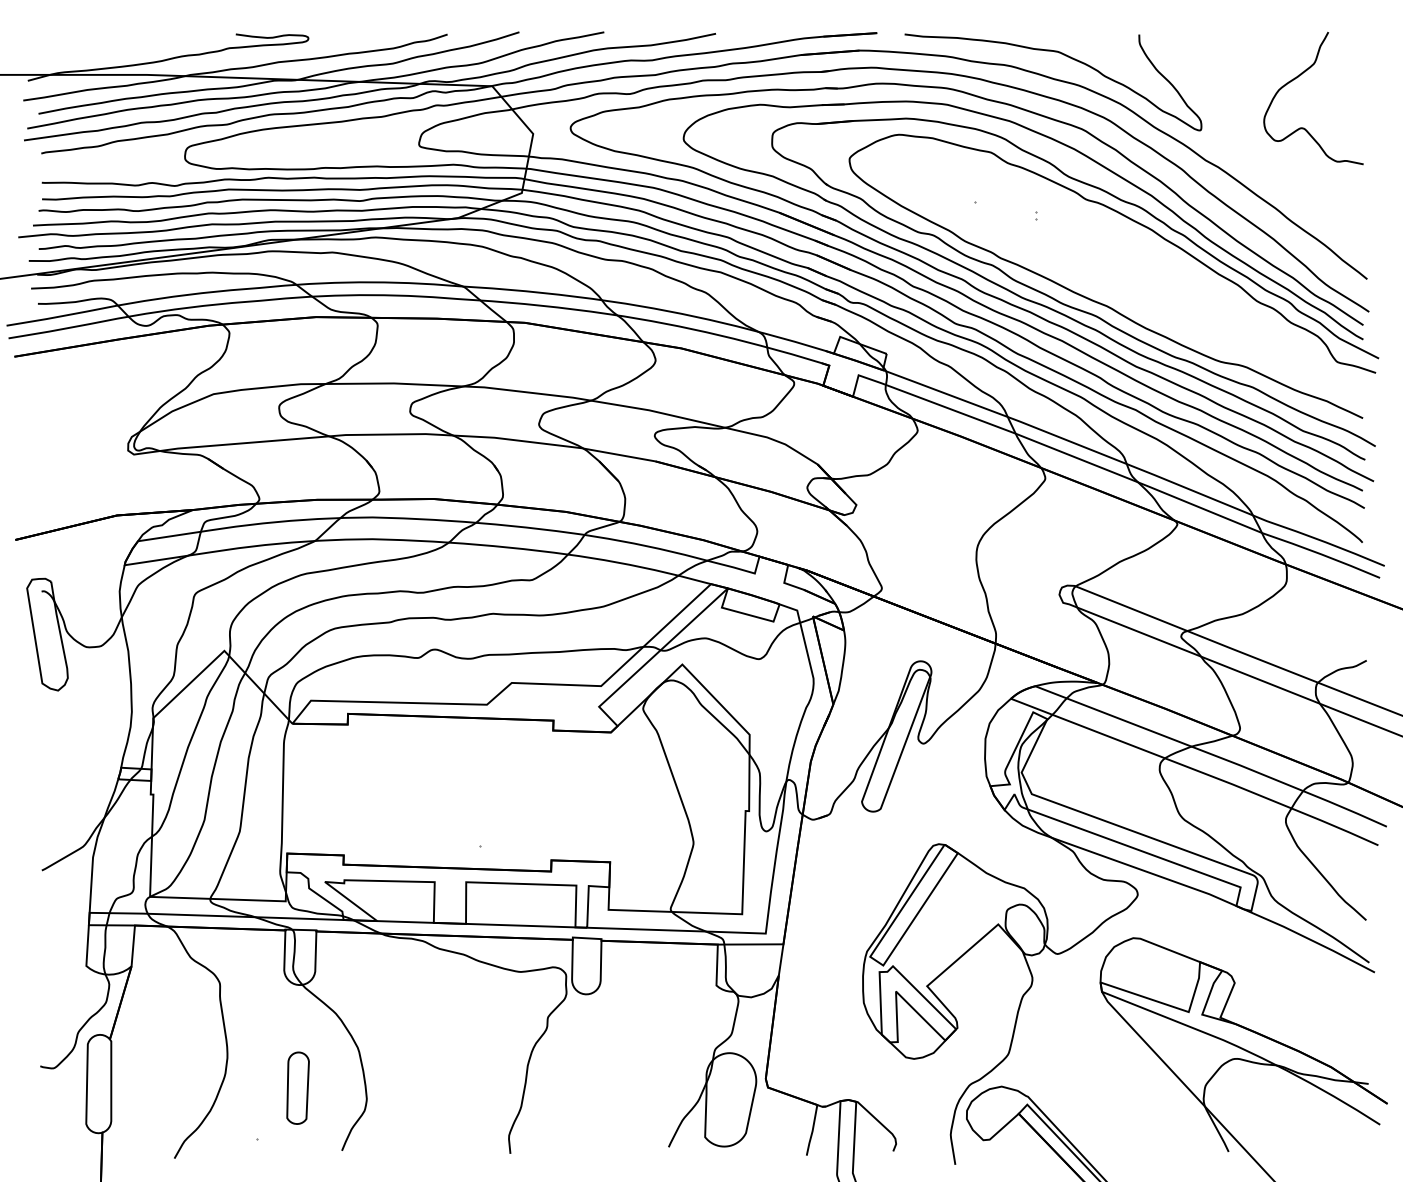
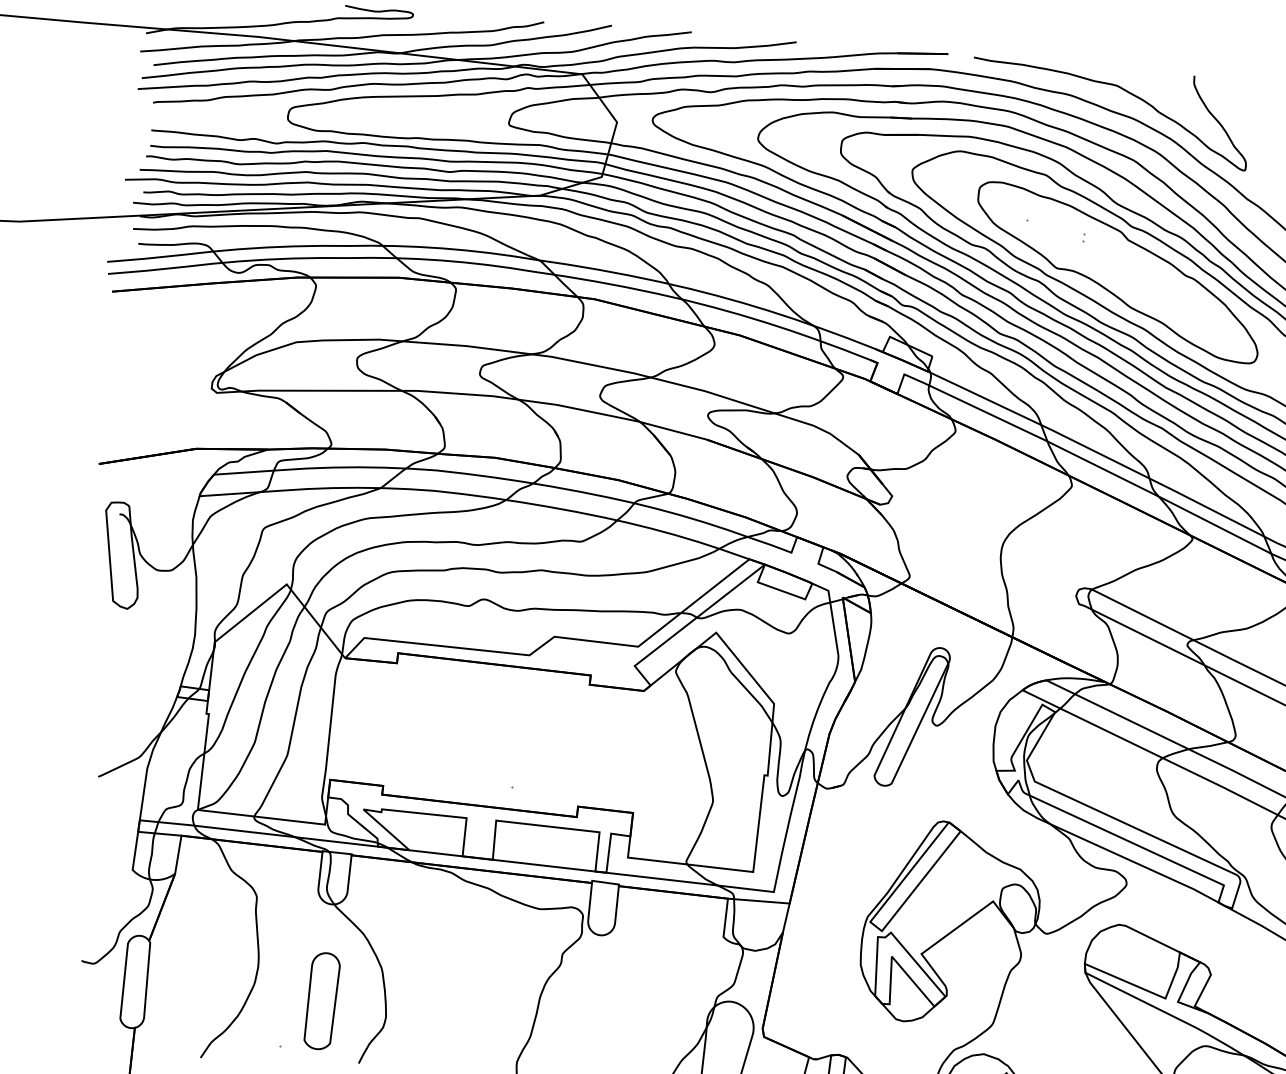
part: (1075, 248) -> (1118, 271), added
part: (297, 1088) -> (321, 1001), size x1.43

